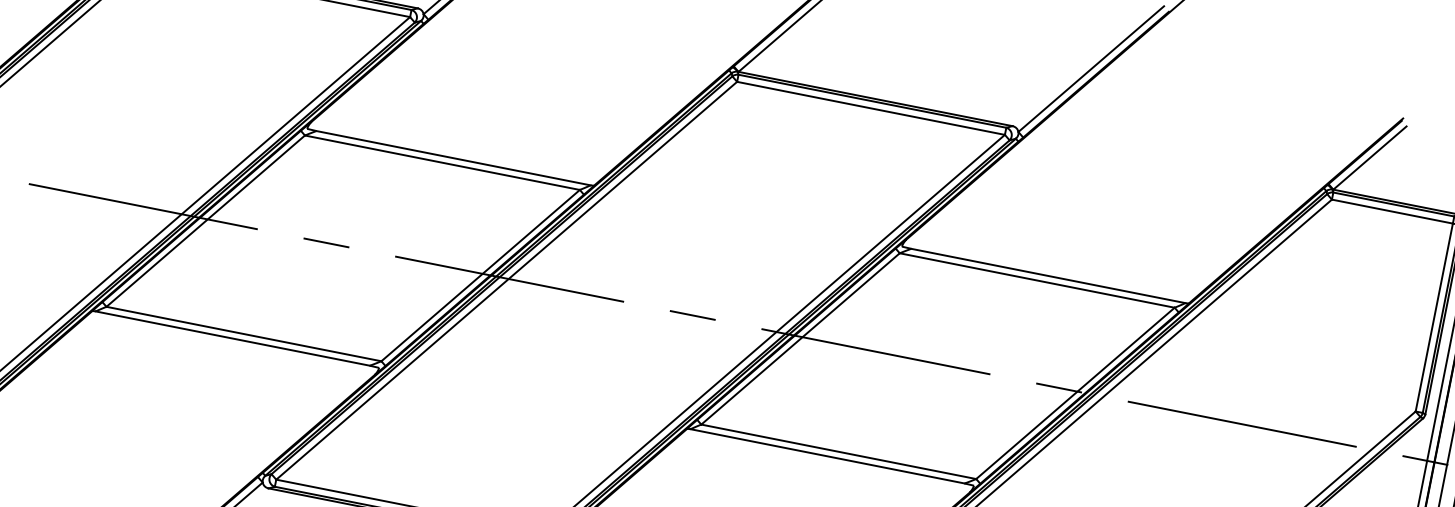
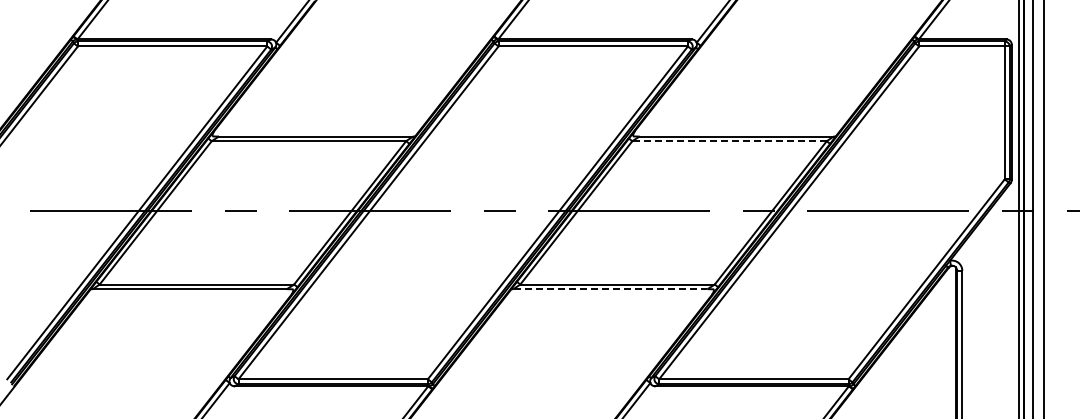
line: (1037, 280) -> (729, 141), solid -> dashed
line: (827, 456) -> (610, 289), solid -> dashed

